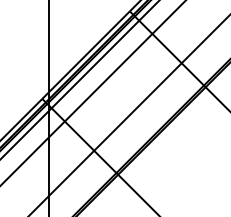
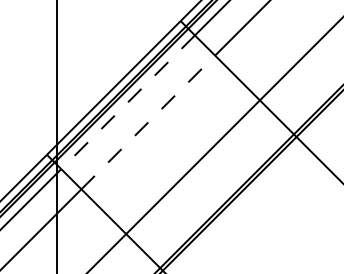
line: (95, 64) -> (128, 102), solid -> dashed
line: (108, 77) -> (148, 122), solid -> dashed

